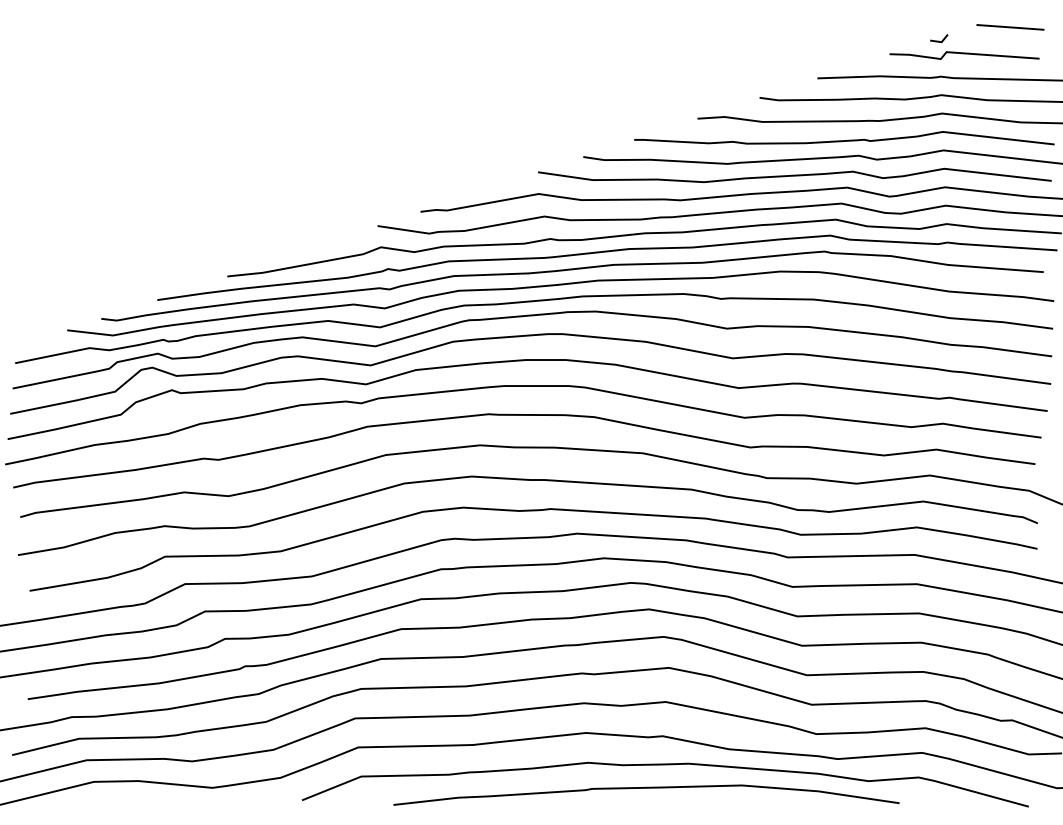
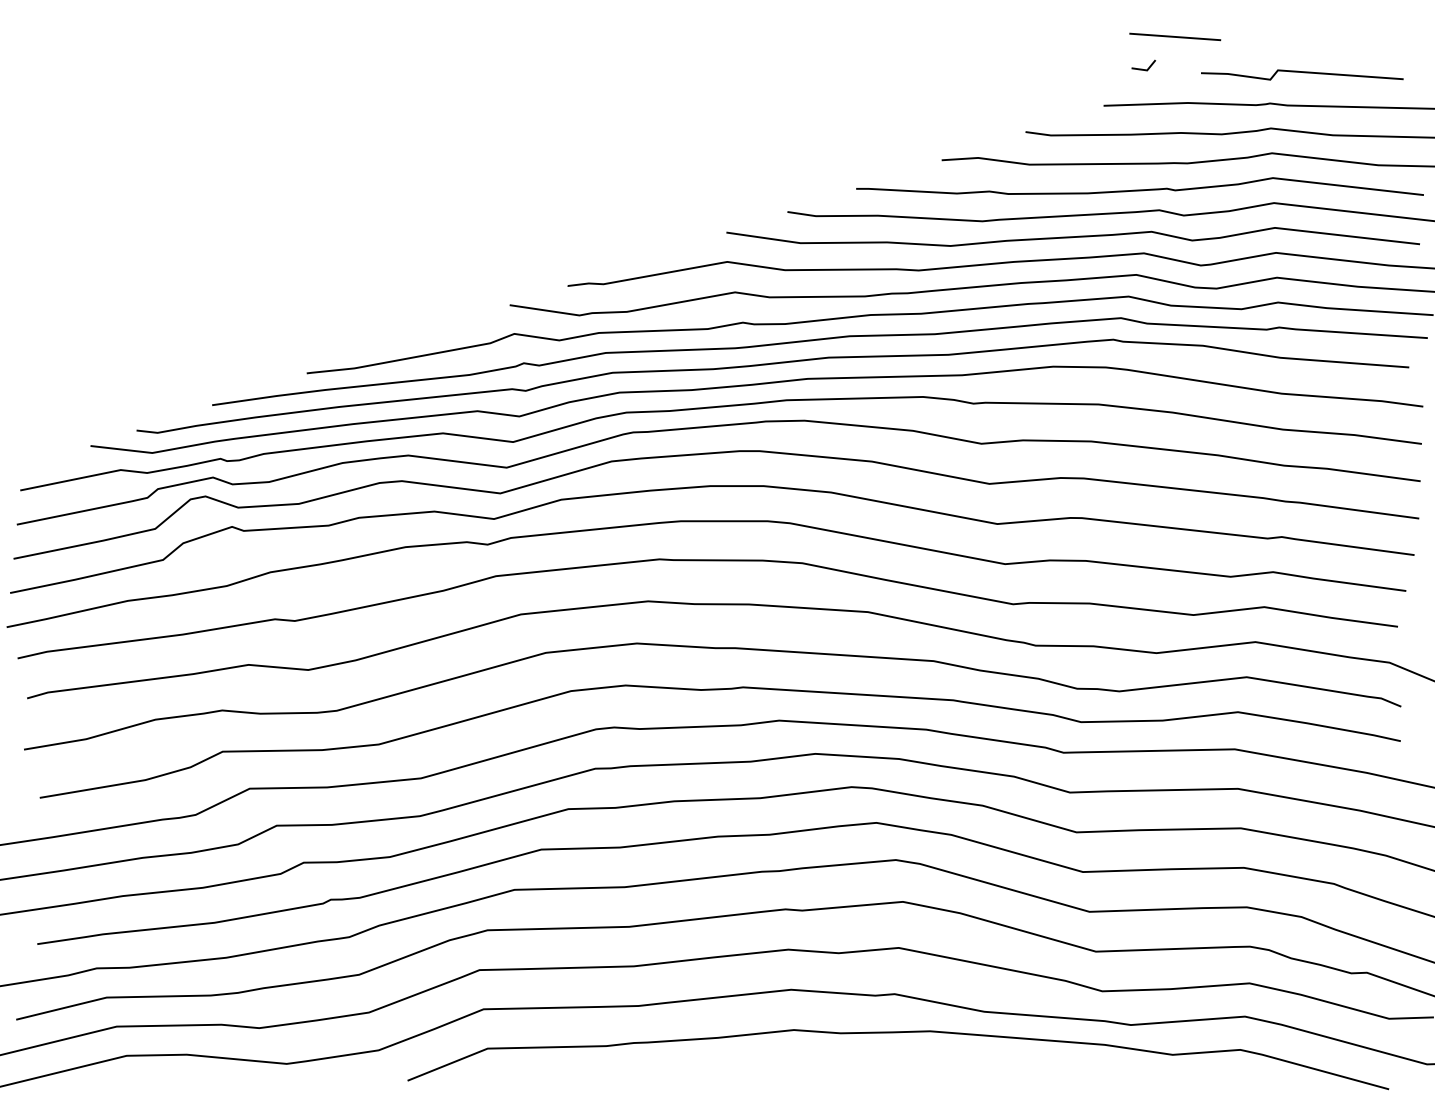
line: (1010, 27) -> (1175, 37), moved
line: (938, 40) -> (1142, 68), moved
curve: (646, 788) -> (872, 1064), removed

